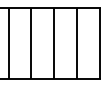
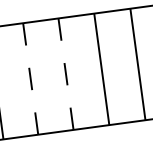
line: (31, 43) -> (31, 78), solid -> dashed
line: (53, 43) -> (65, 73), solid -> dashed

